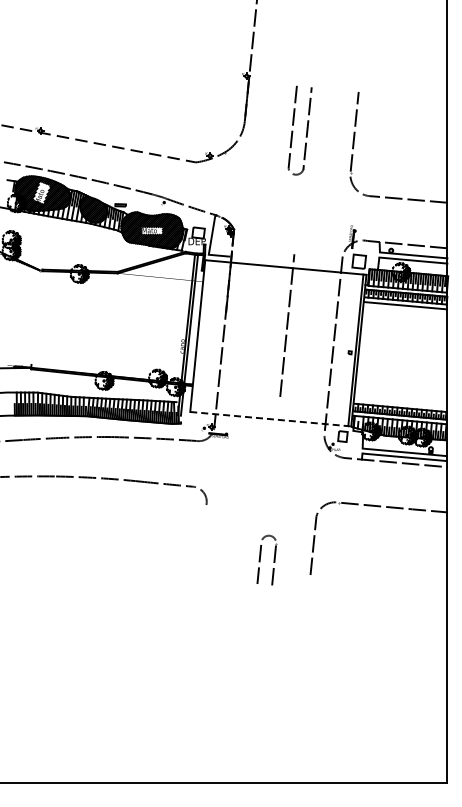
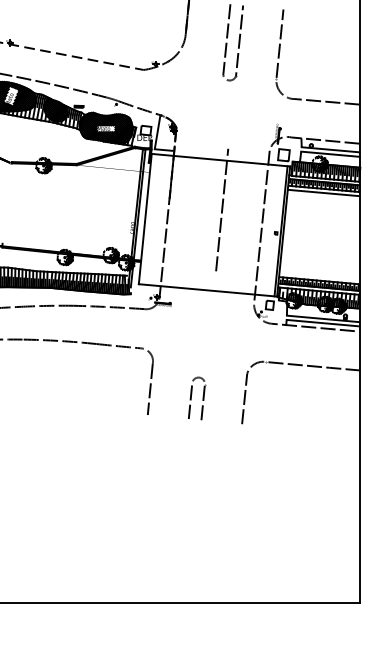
line: (270, 419) -> (207, 290), dashed -> solid
line: (203, 534) -> (150, 389), added
curve: (260, 559) -> (191, 397), moved

